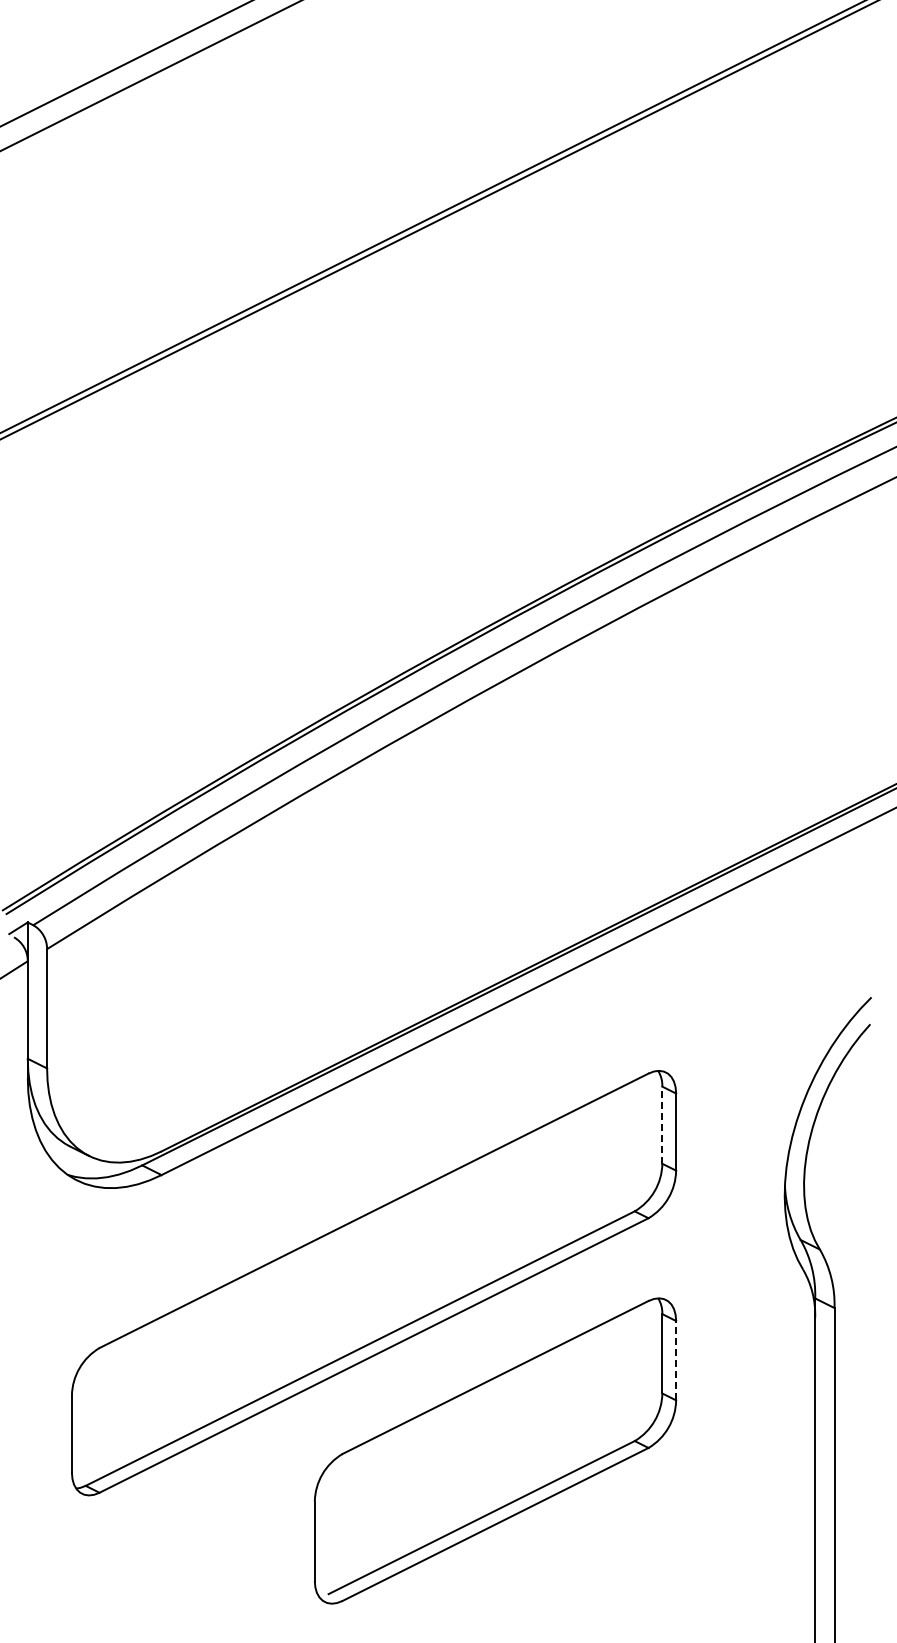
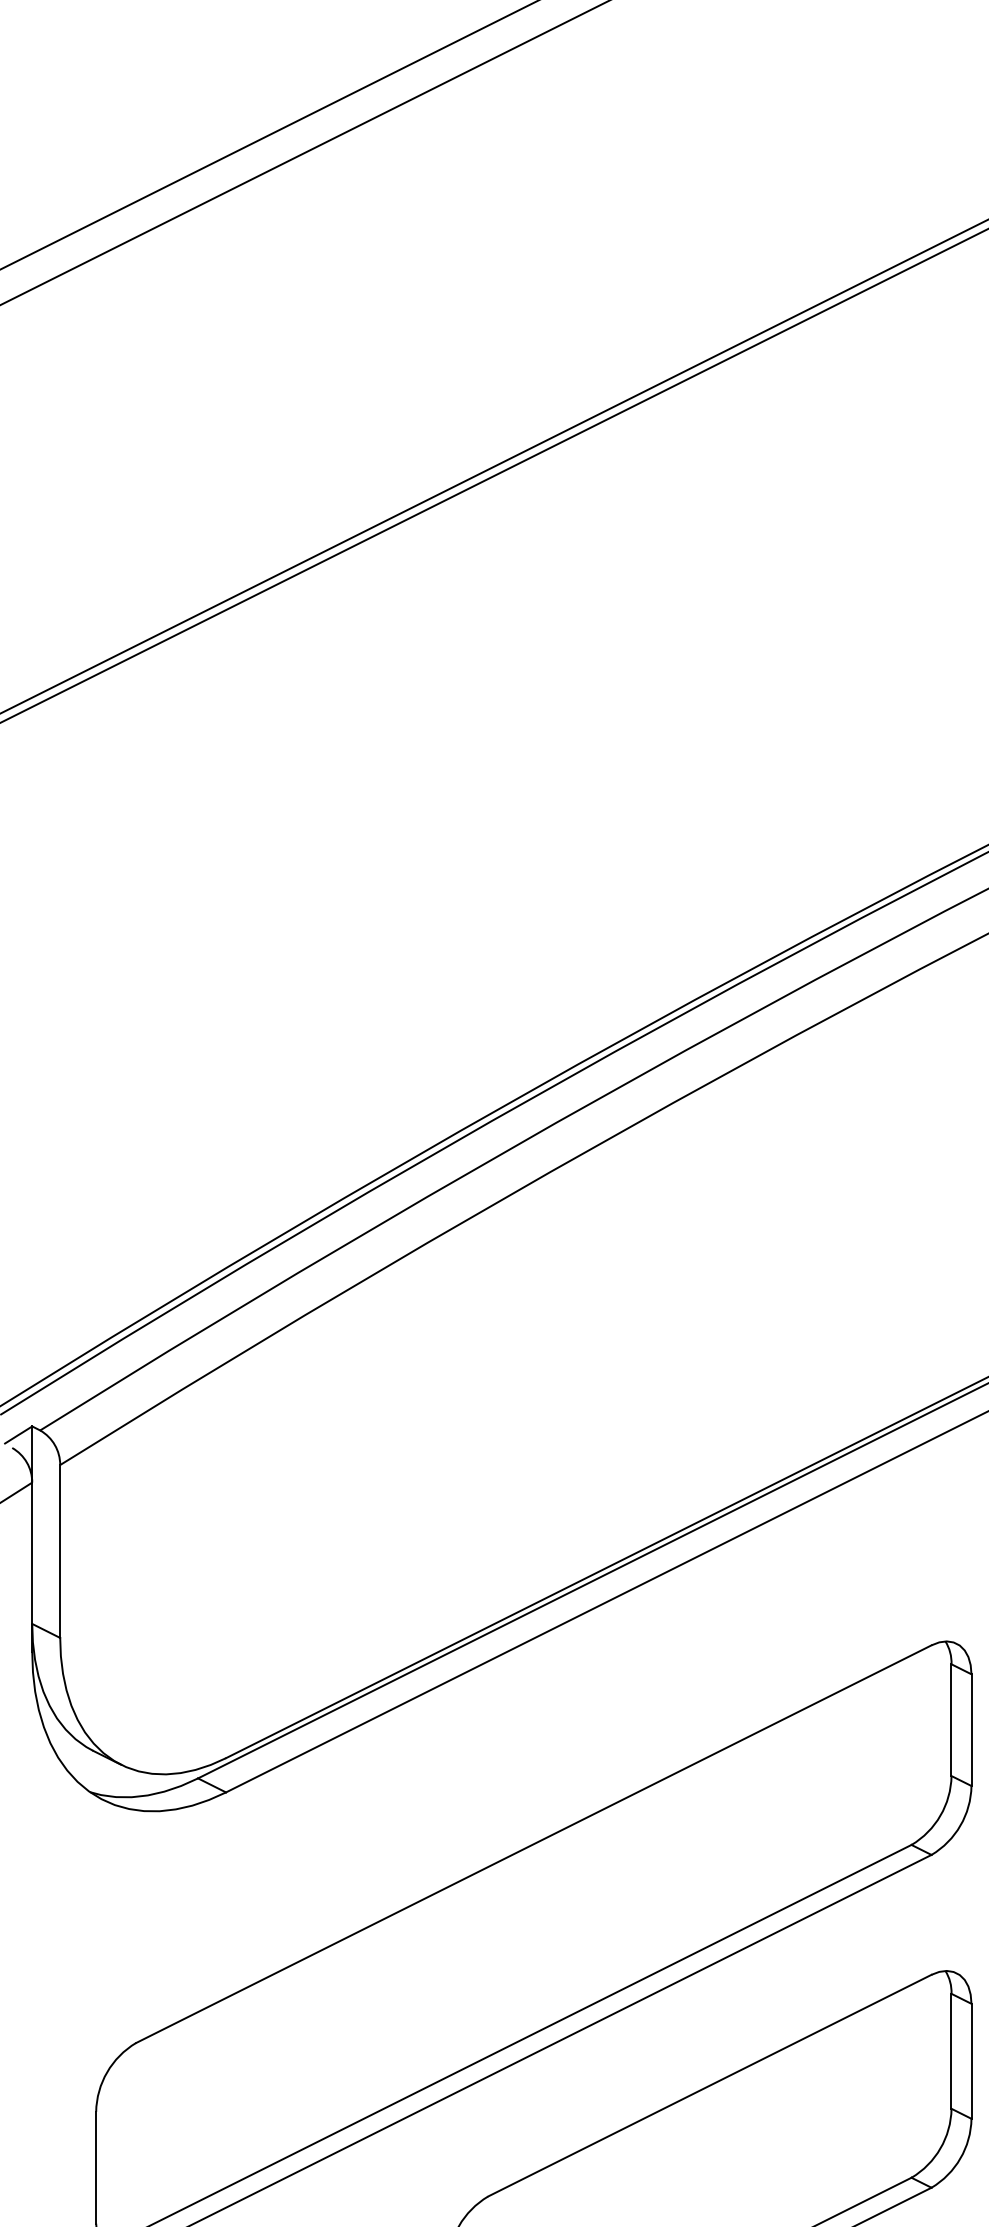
line: (662, 1125) -> (951, 1720), dashed -> solid
line: (676, 1360) -> (972, 2061), dashed -> solid

